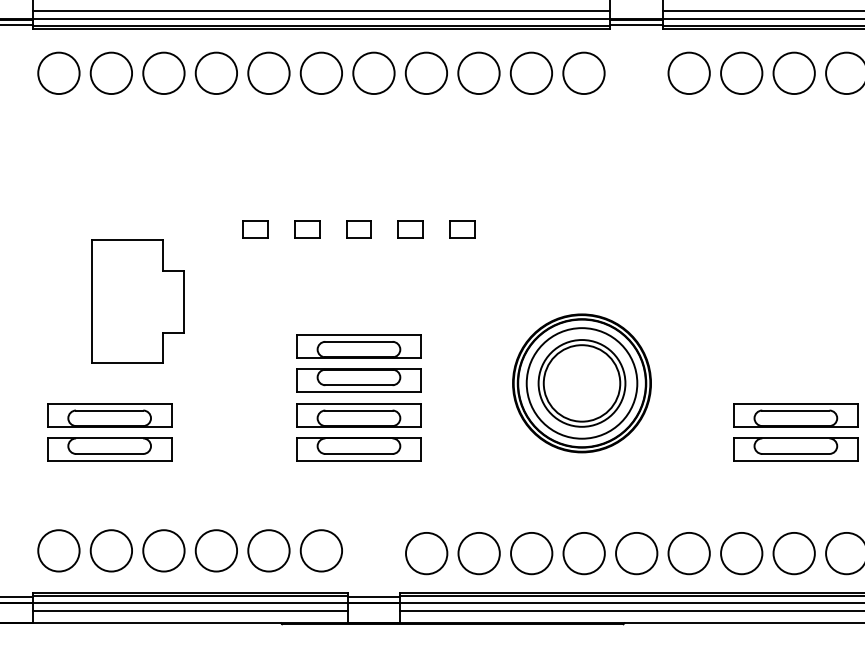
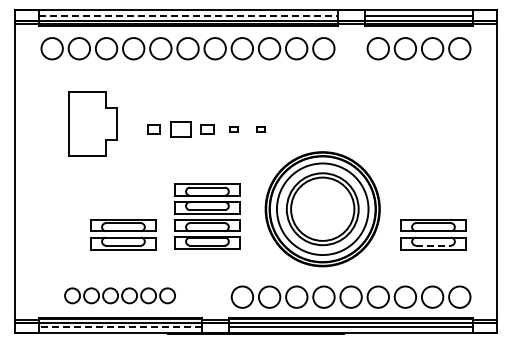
line: (322, 11) -> (188, 16), solid -> dashed
part: (306, 229) -> (180, 129), size x1.6
part: (411, 229) -> (234, 129), size x0.6
part: (461, 229) -> (260, 129), size x0.6
part: (136, 300) -> (92, 123), moved
part: (581, 382) -> (322, 208), size x1.6
part: (109, 432) -> (123, 234), moved
line: (795, 453) -> (433, 245), solid -> dashed
part: (189, 550) -> (119, 295), size x0.7
line: (189, 612) -> (119, 327), solid -> dashed

